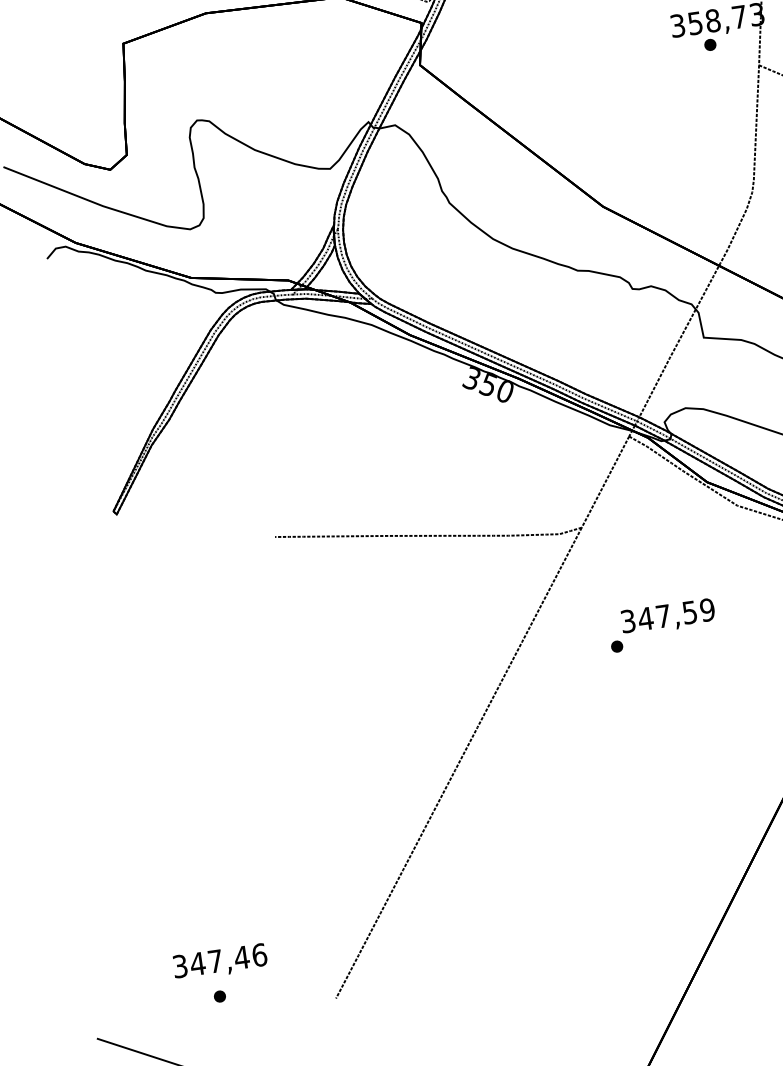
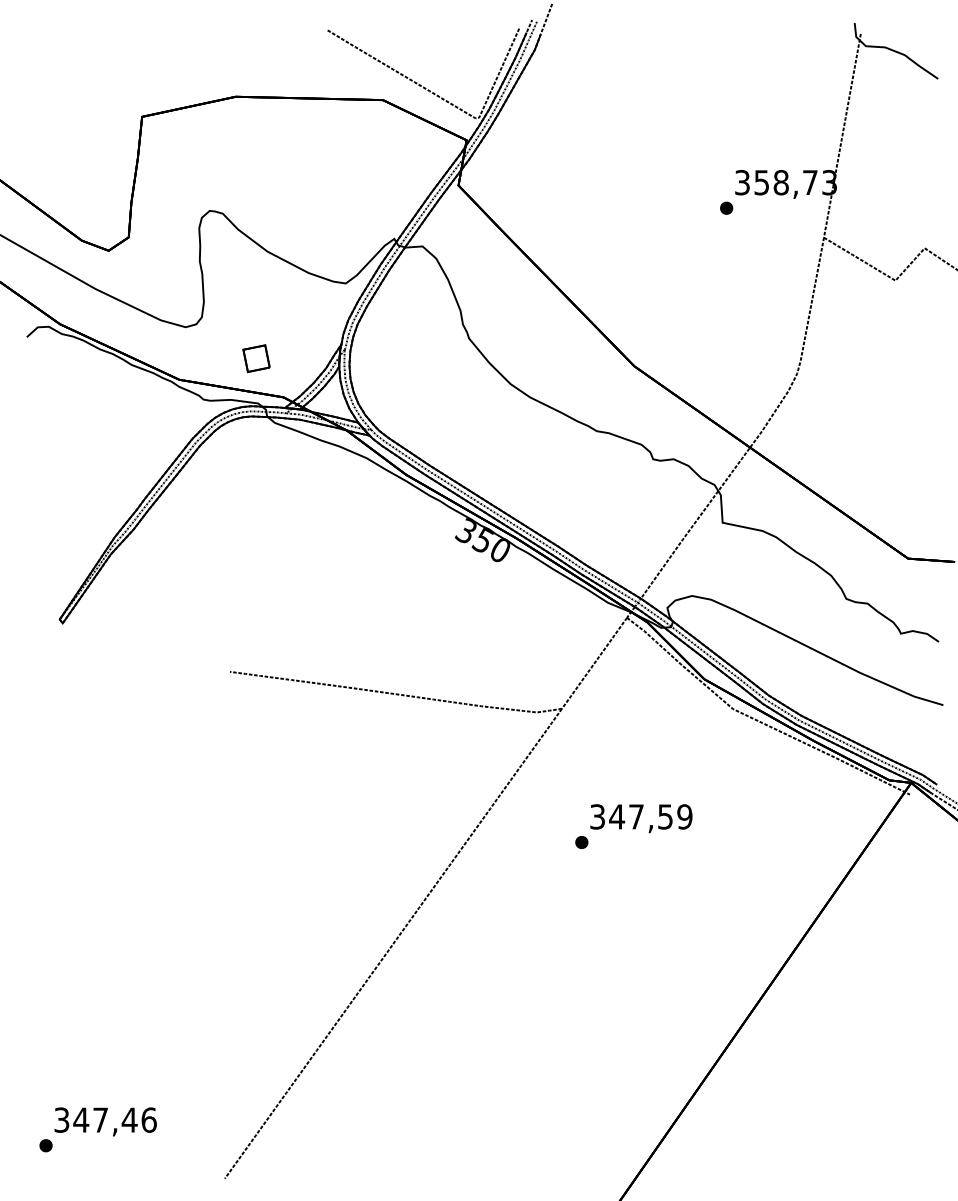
part: (710, 44) -> (726, 207), moved
part: (258, 248) -> (256, 358), added
part: (219, 996) -> (45, 1145), moved

